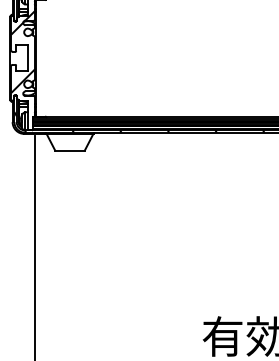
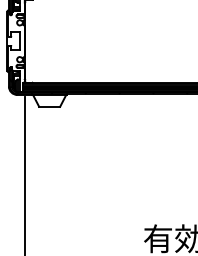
hatch: (23, 69) -> (16, 49), removed

